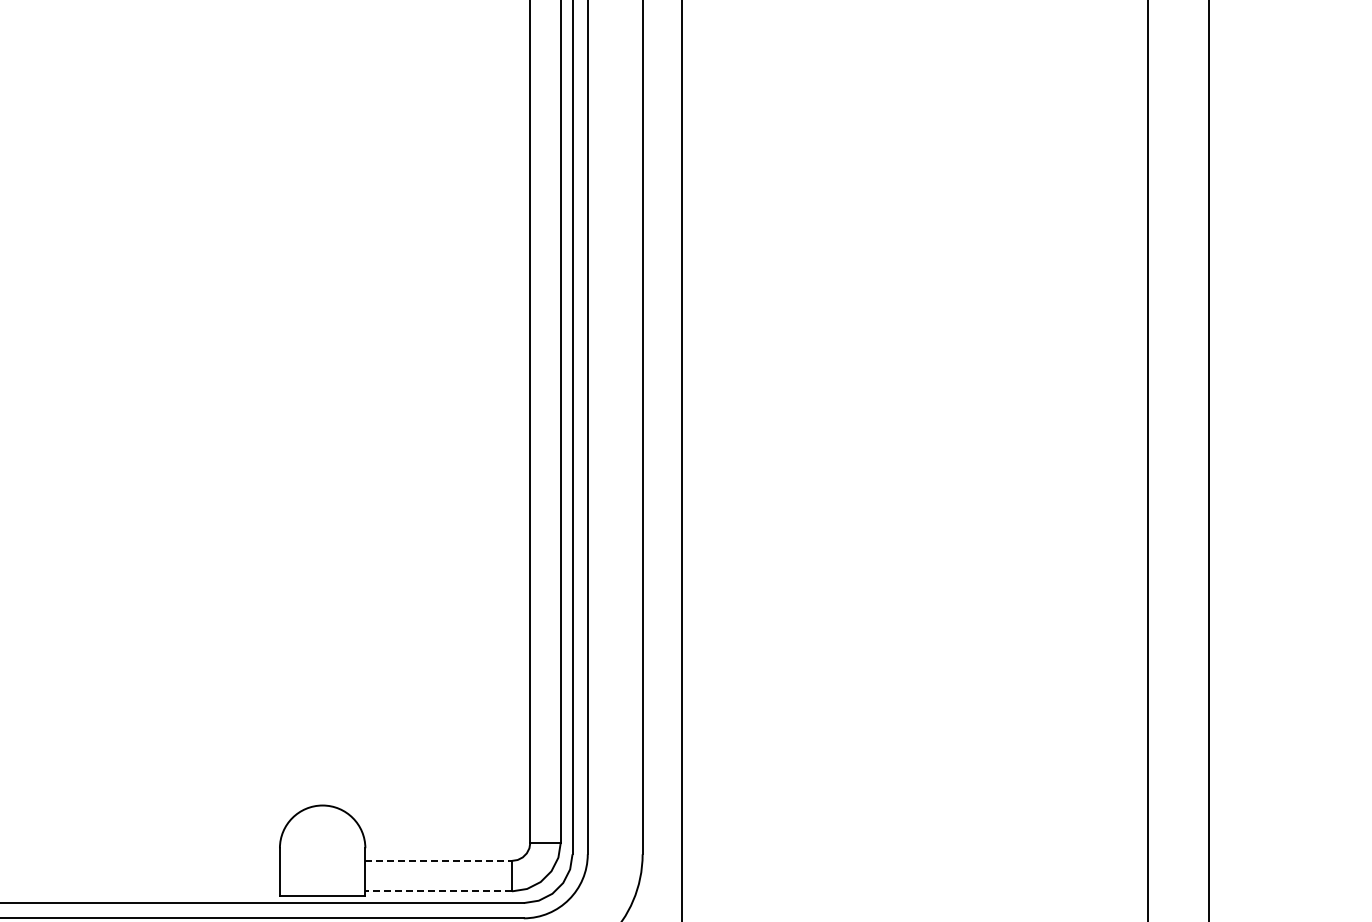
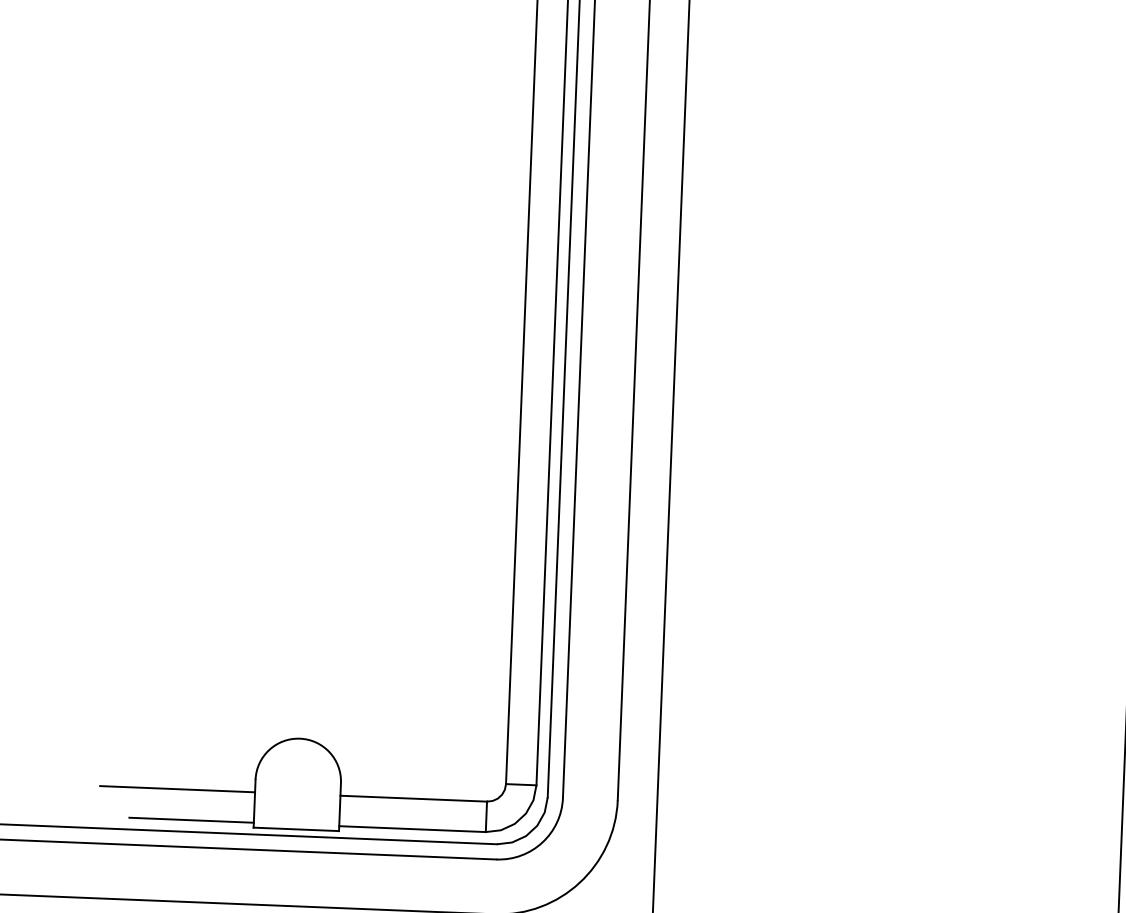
line: (201, 860) -> (176, 788), added
line: (439, 860) -> (414, 798), dashed -> solid
line: (217, 891) -> (191, 820), added
line: (438, 891) -> (412, 829), dashed -> solid

